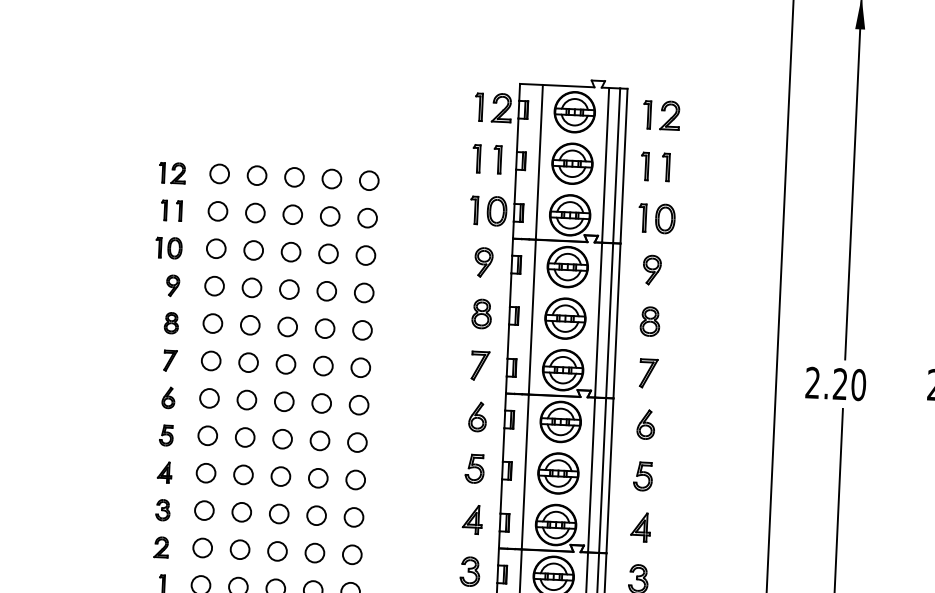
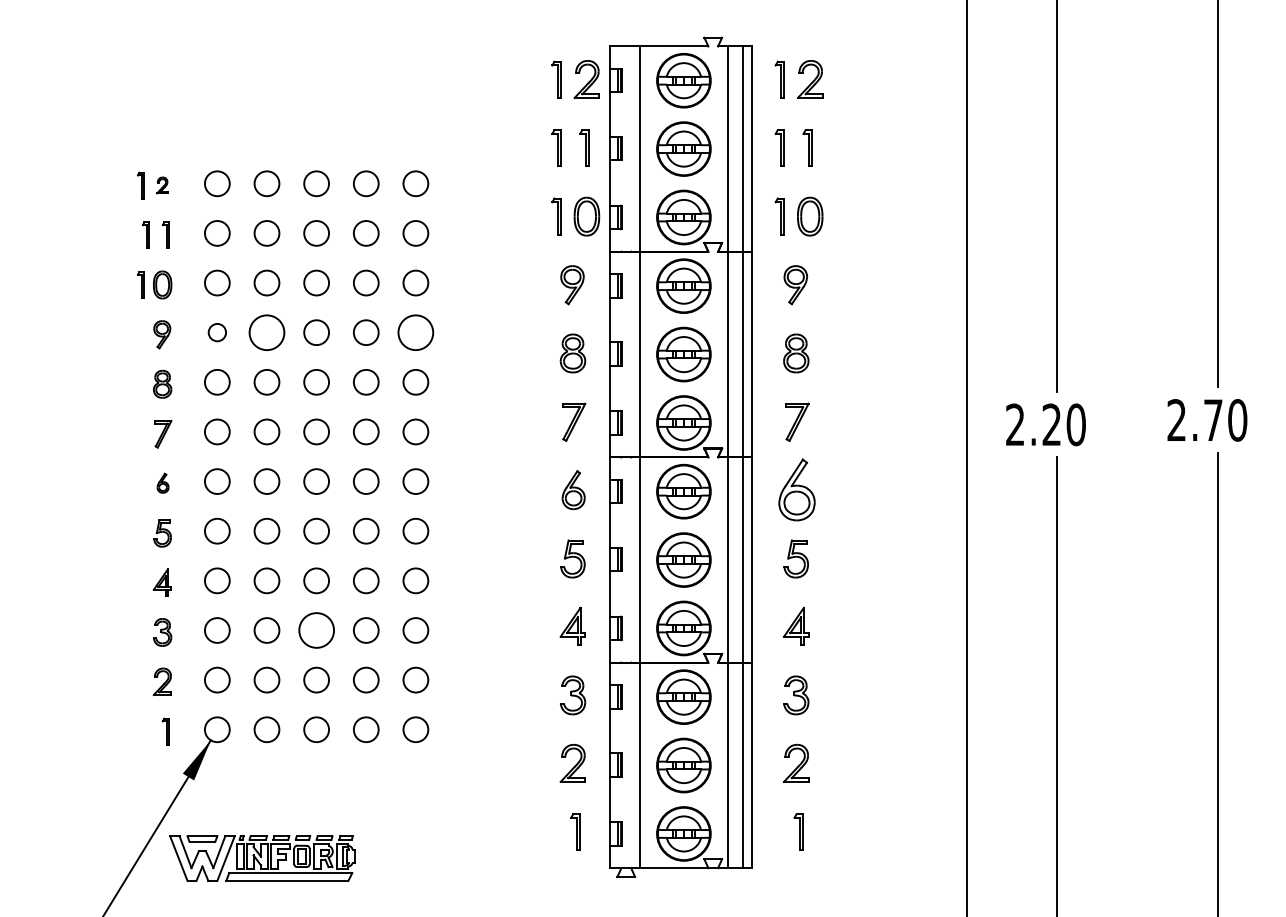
part: (177, 173) -> (161, 185), size x0.6
circle: (214, 286) -> (217, 332), size x0.7
circle: (251, 287) -> (266, 332), size x1.4
circle: (363, 292) -> (415, 332), size x1.4
part: (168, 397) -> (162, 482), size x0.7
part: (645, 424) -> (796, 490), size x1.6
circle: (279, 514) -> (316, 630), size x1.4

